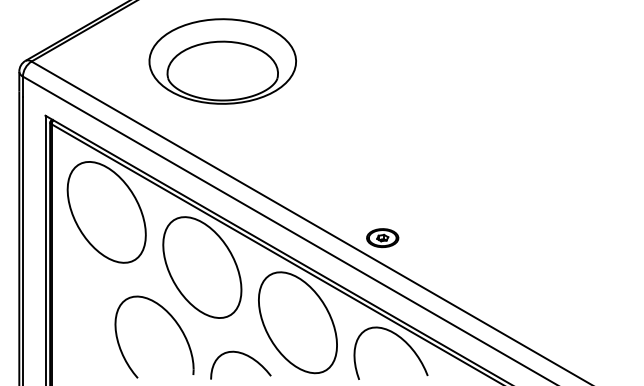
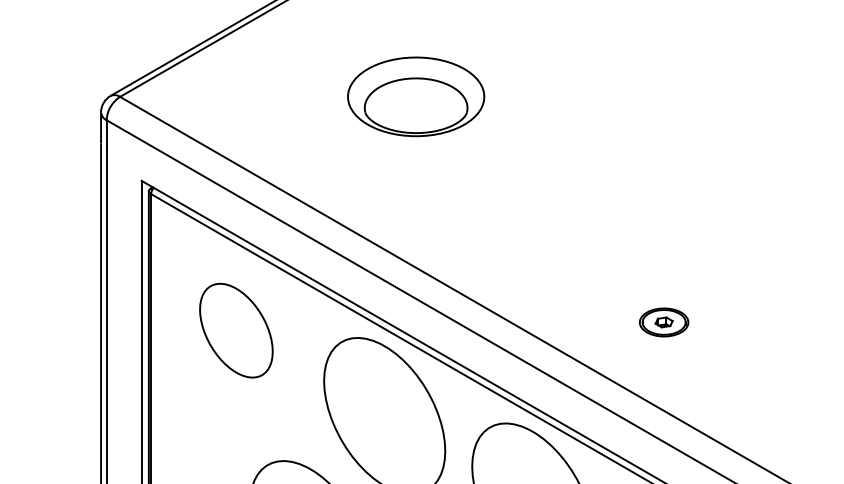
part: (222, 61) -> (415, 96), size x0.6
part: (106, 212) -> (236, 330), size x0.6
part: (382, 238) -> (663, 323), moved

